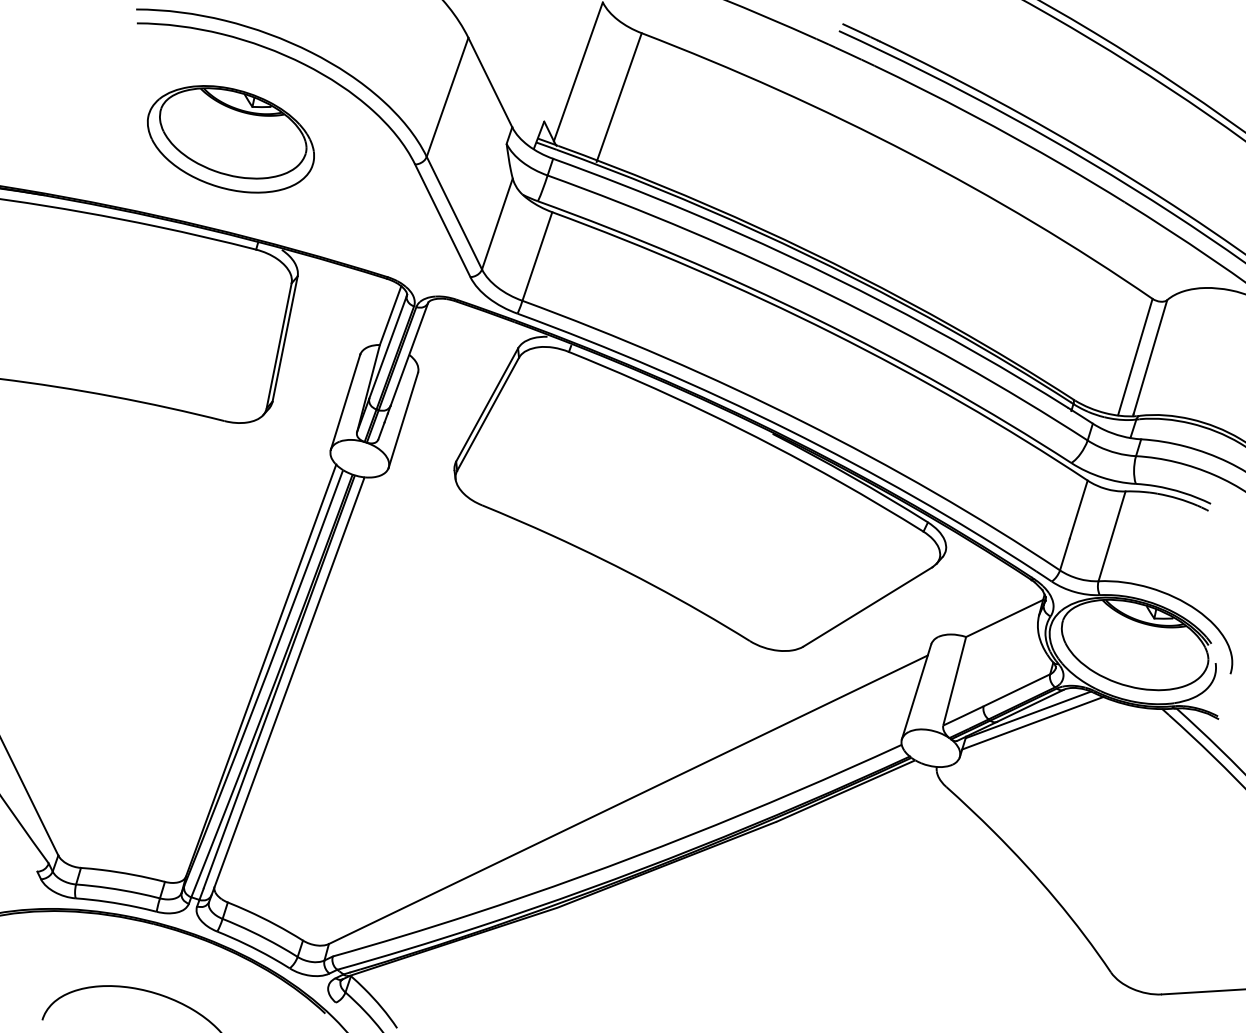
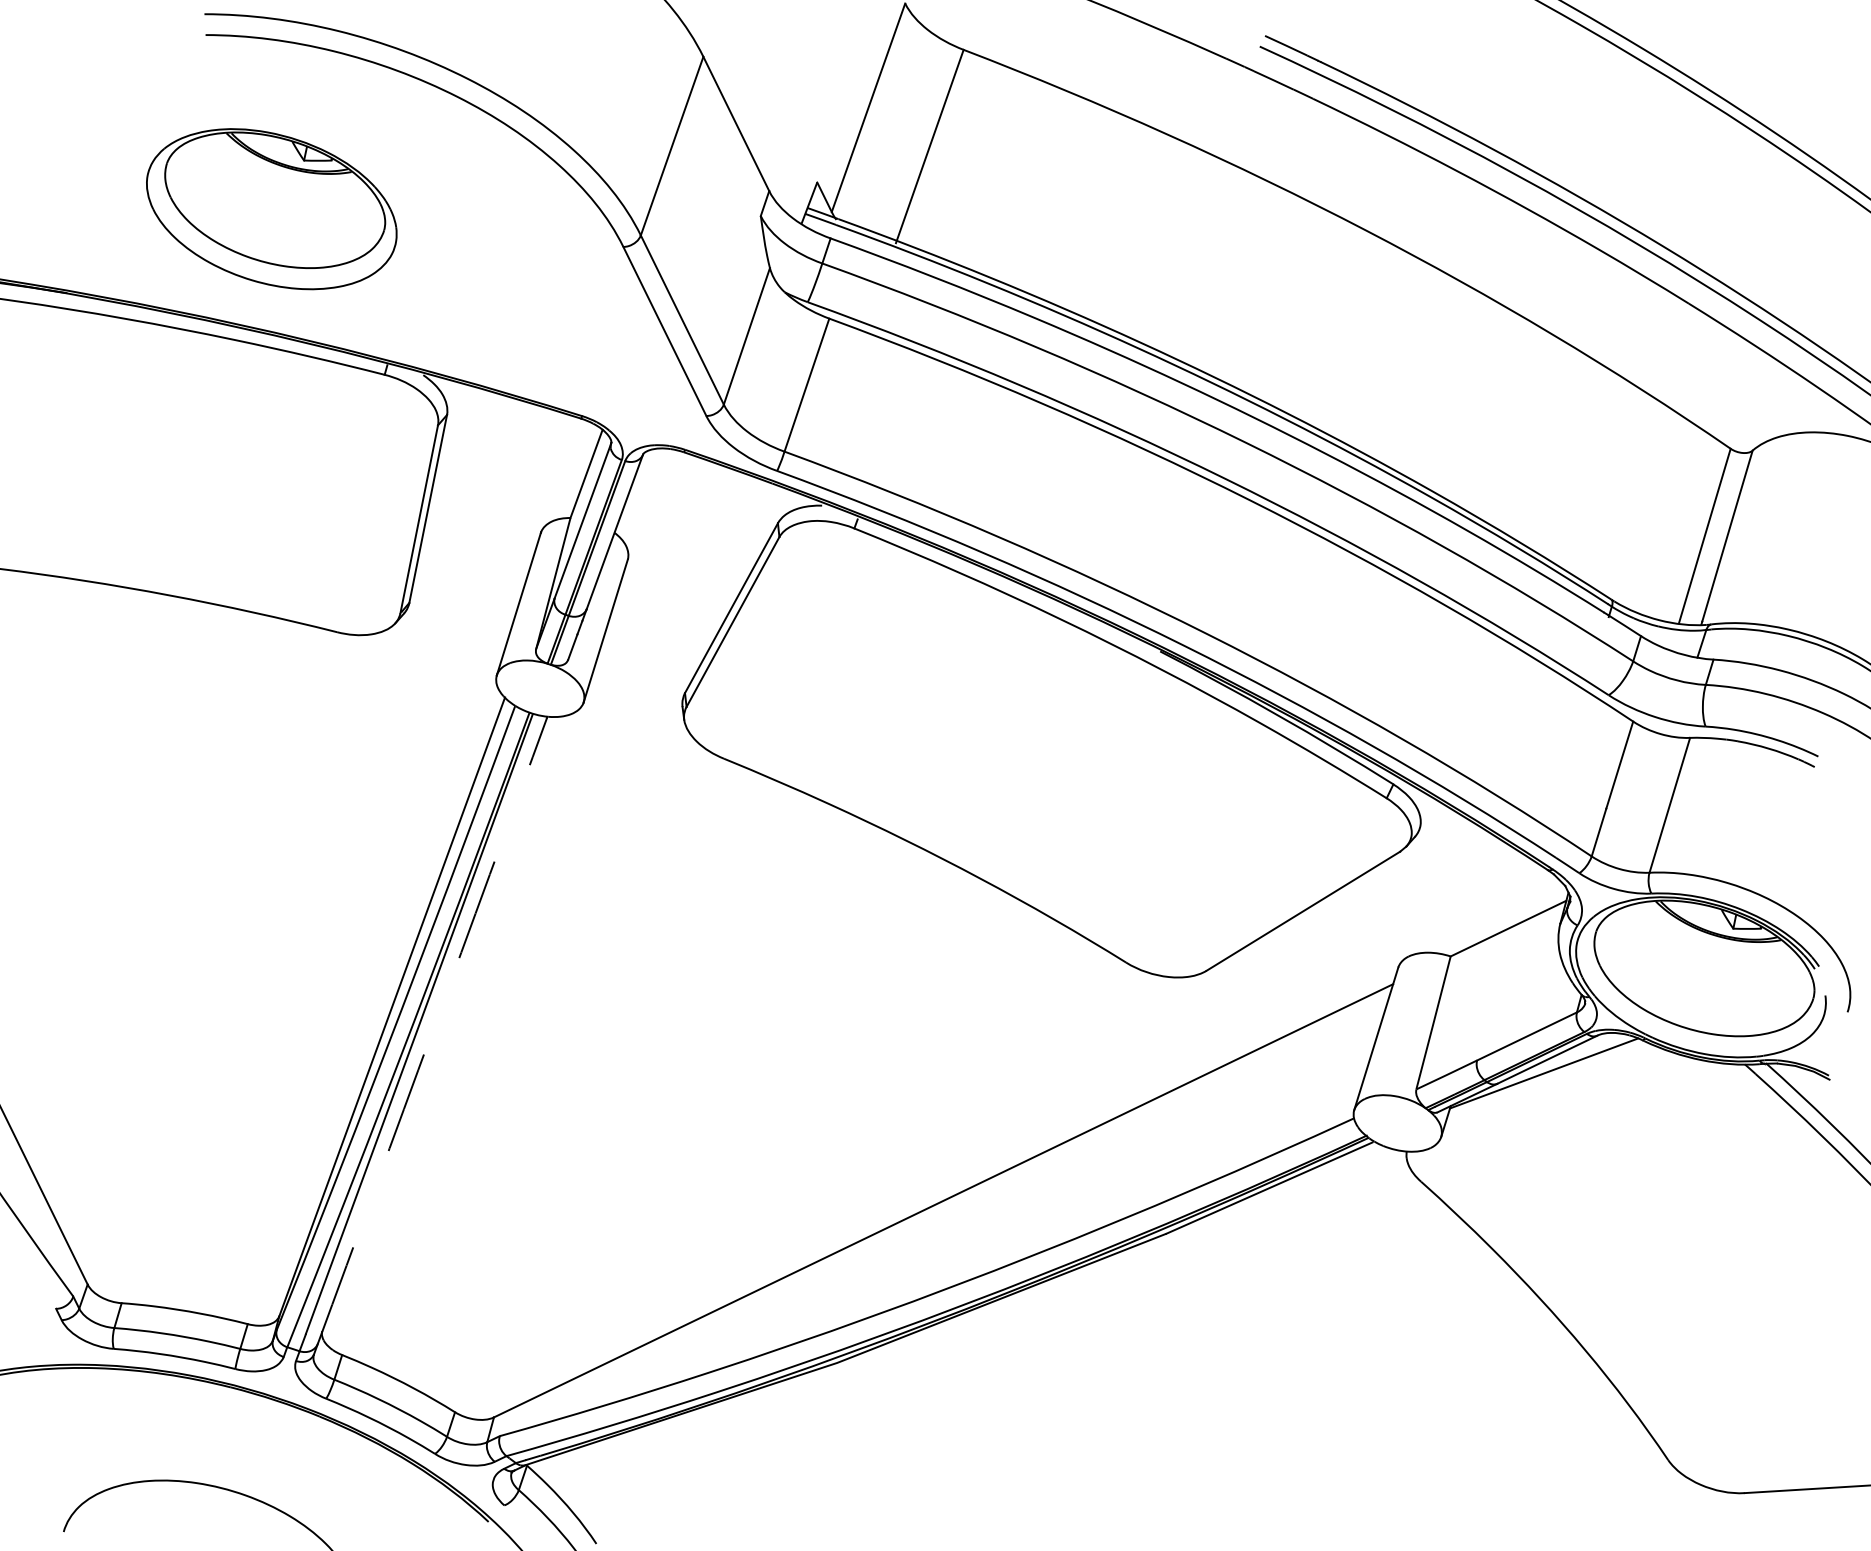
part: (230, 139) -> (271, 209), moved
arc: (288, 686) -> (433, 1030), solid -> dashed
line: (1032, 722) -> (1550, 1084), removed

